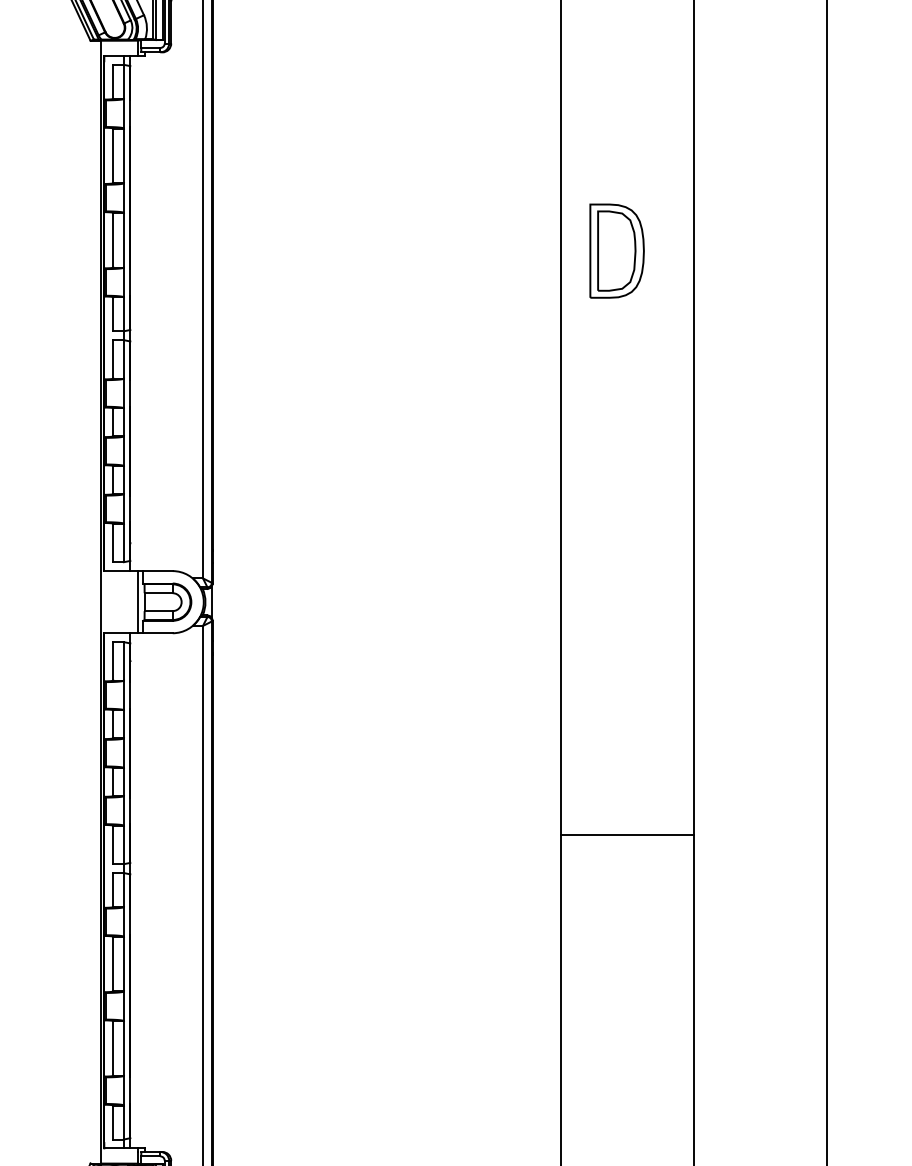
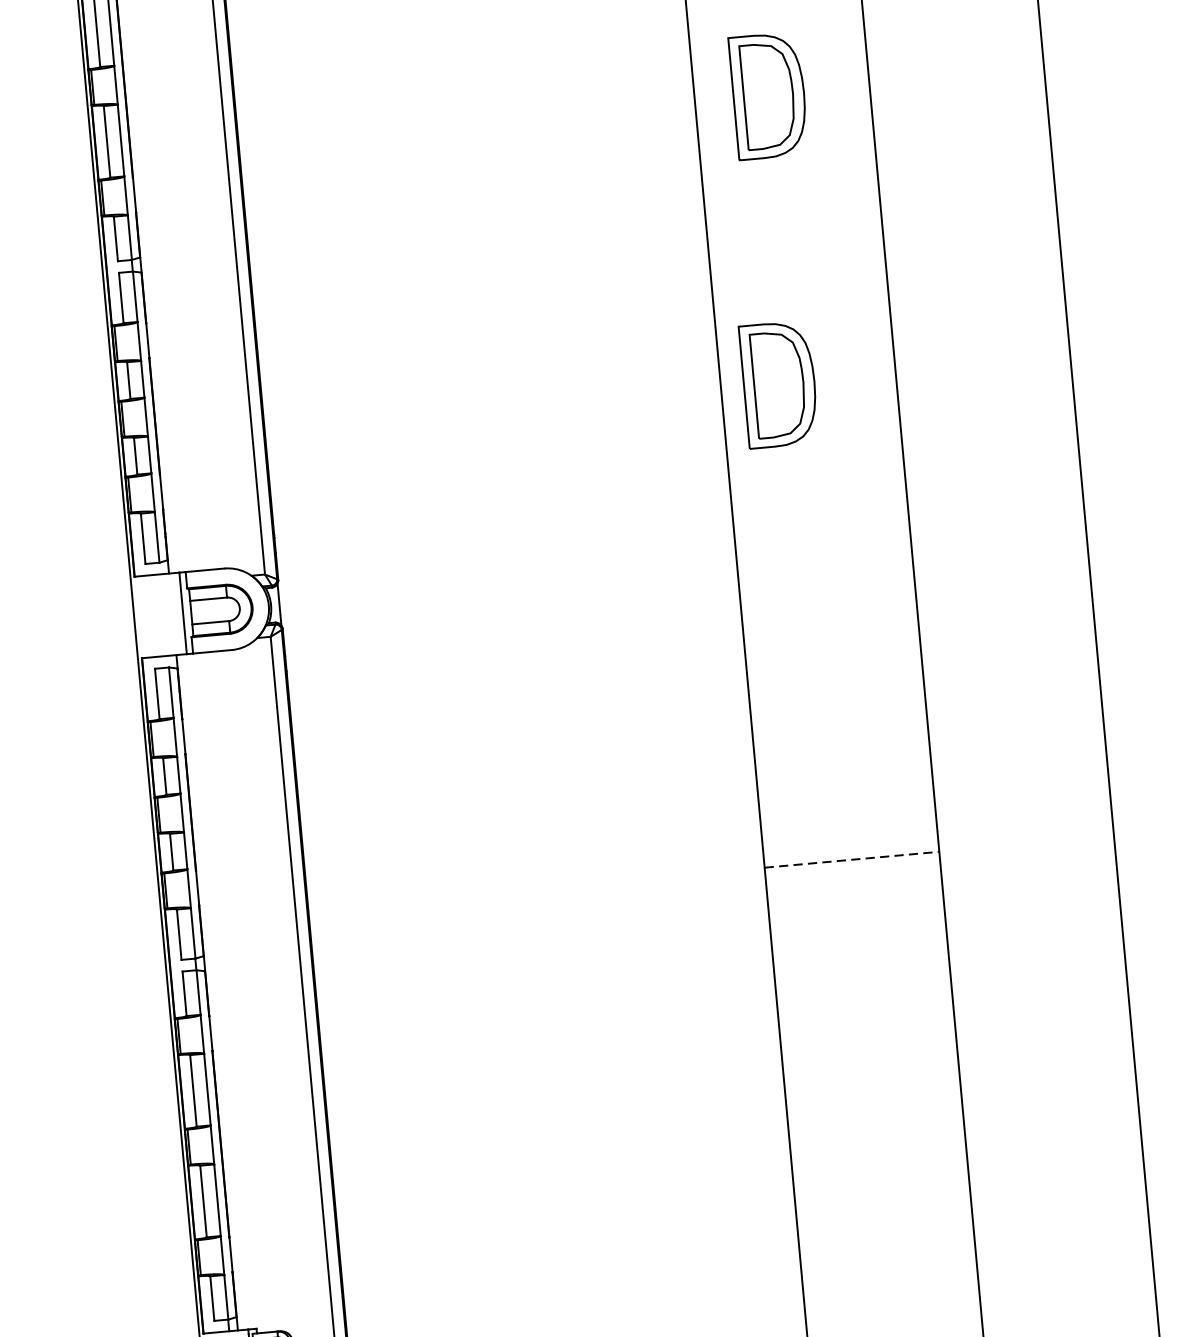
part: (604, 469) -> (778, 383), added
line: (627, 834) -> (852, 859), solid -> dashed

